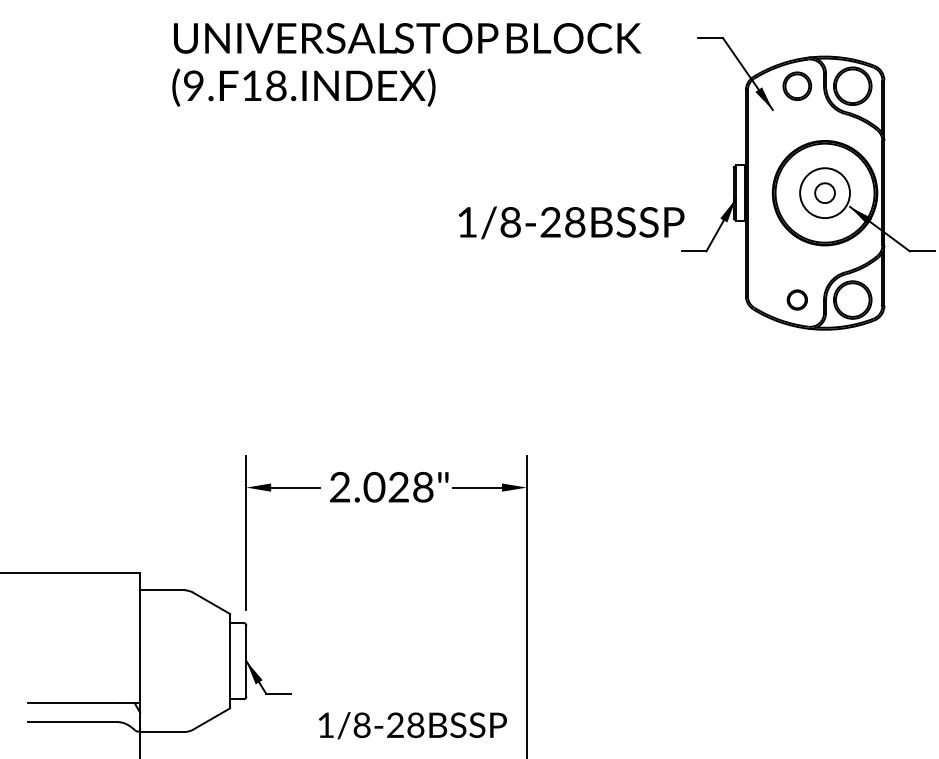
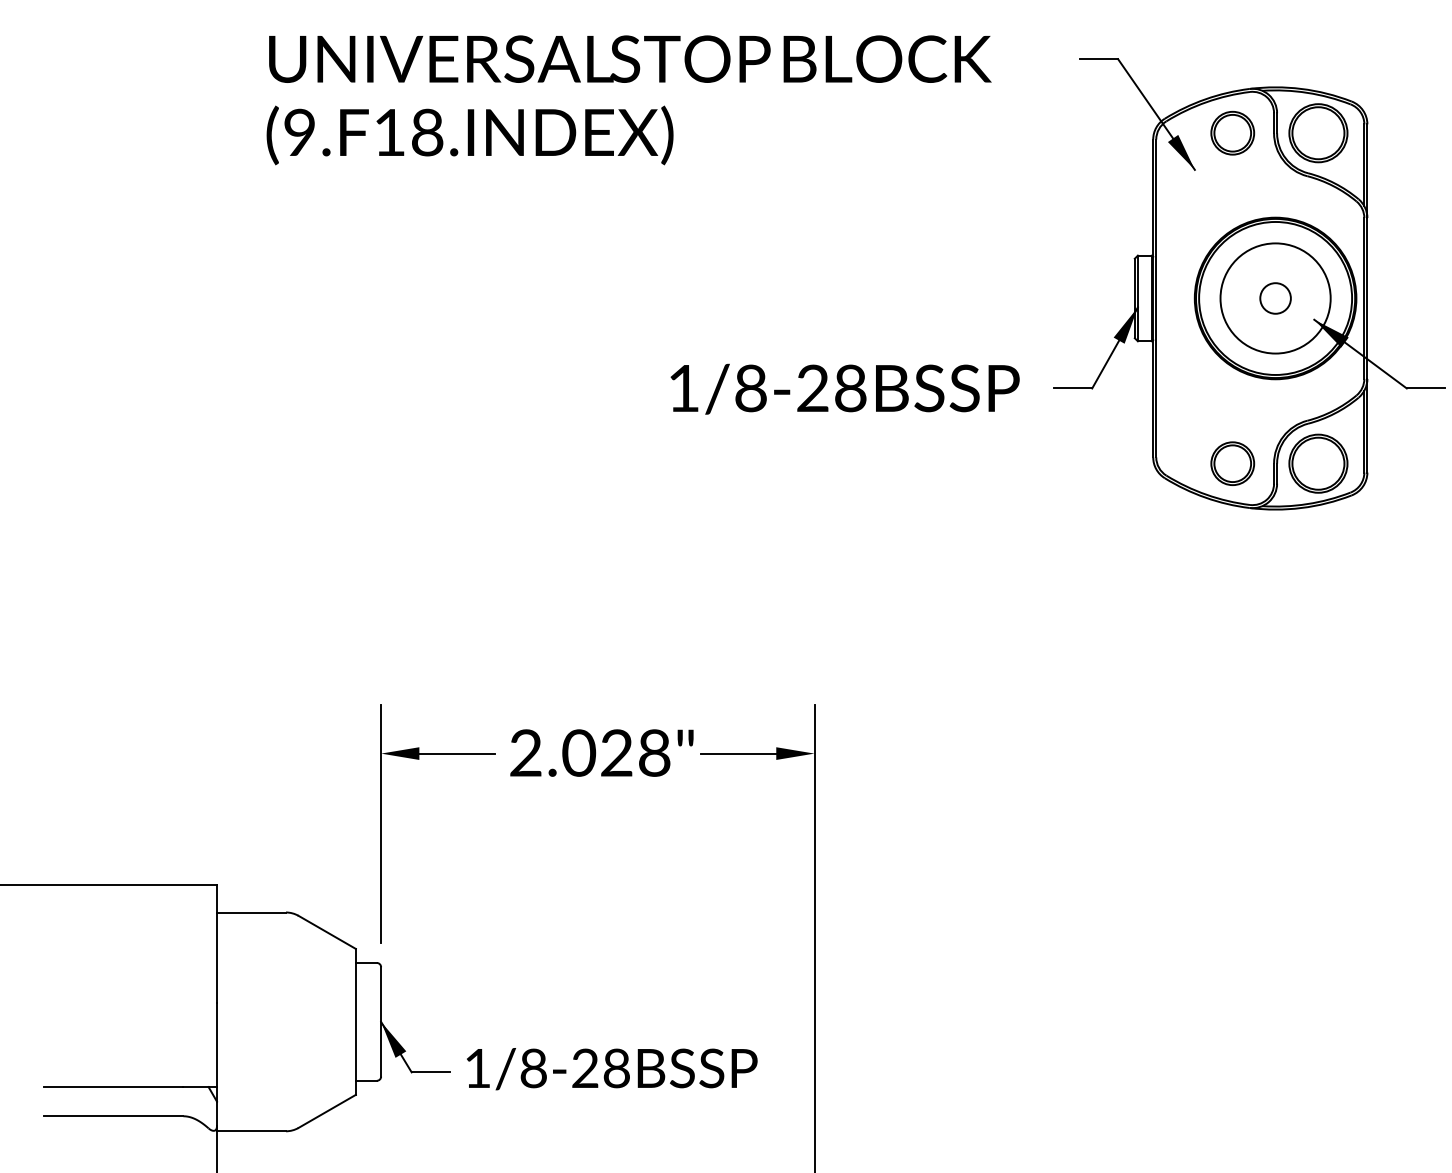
circle: (824, 192) -> (1274, 297), size x1.43
text: (571, 222) -> (845, 388), moved
part: (797, 299) -> (1233, 462), size x1.43
text: (412, 725) -> (611, 1068), moved

